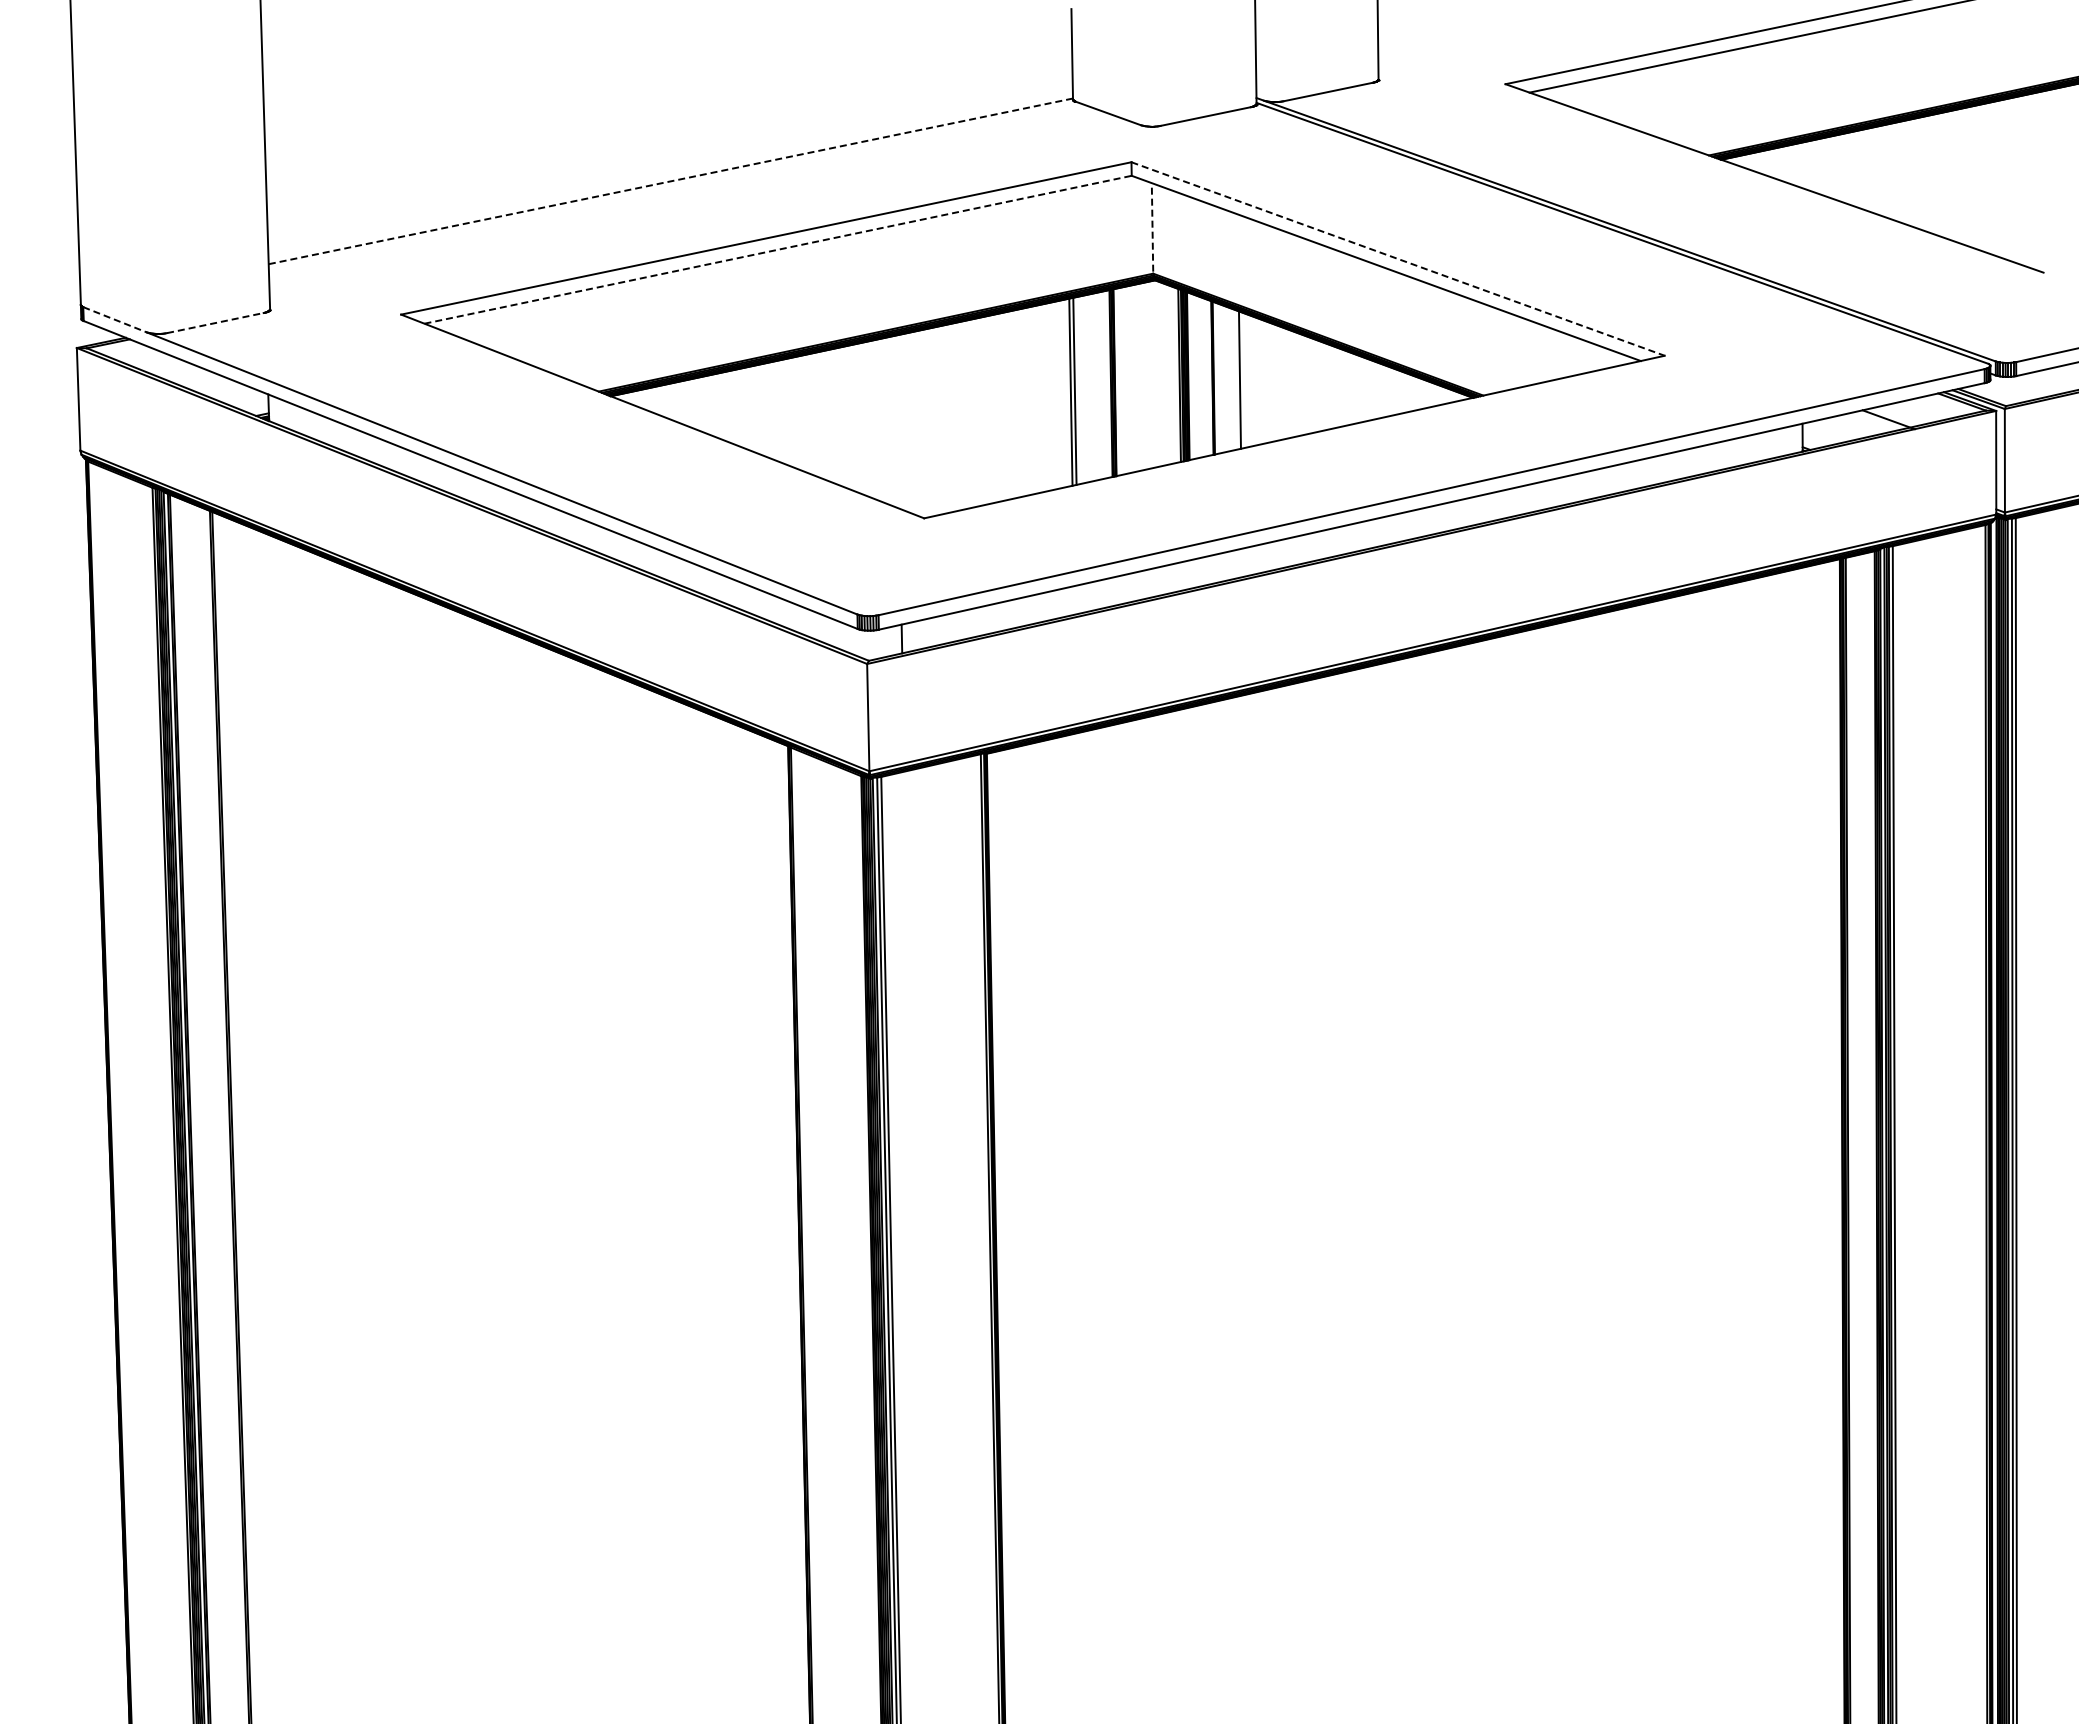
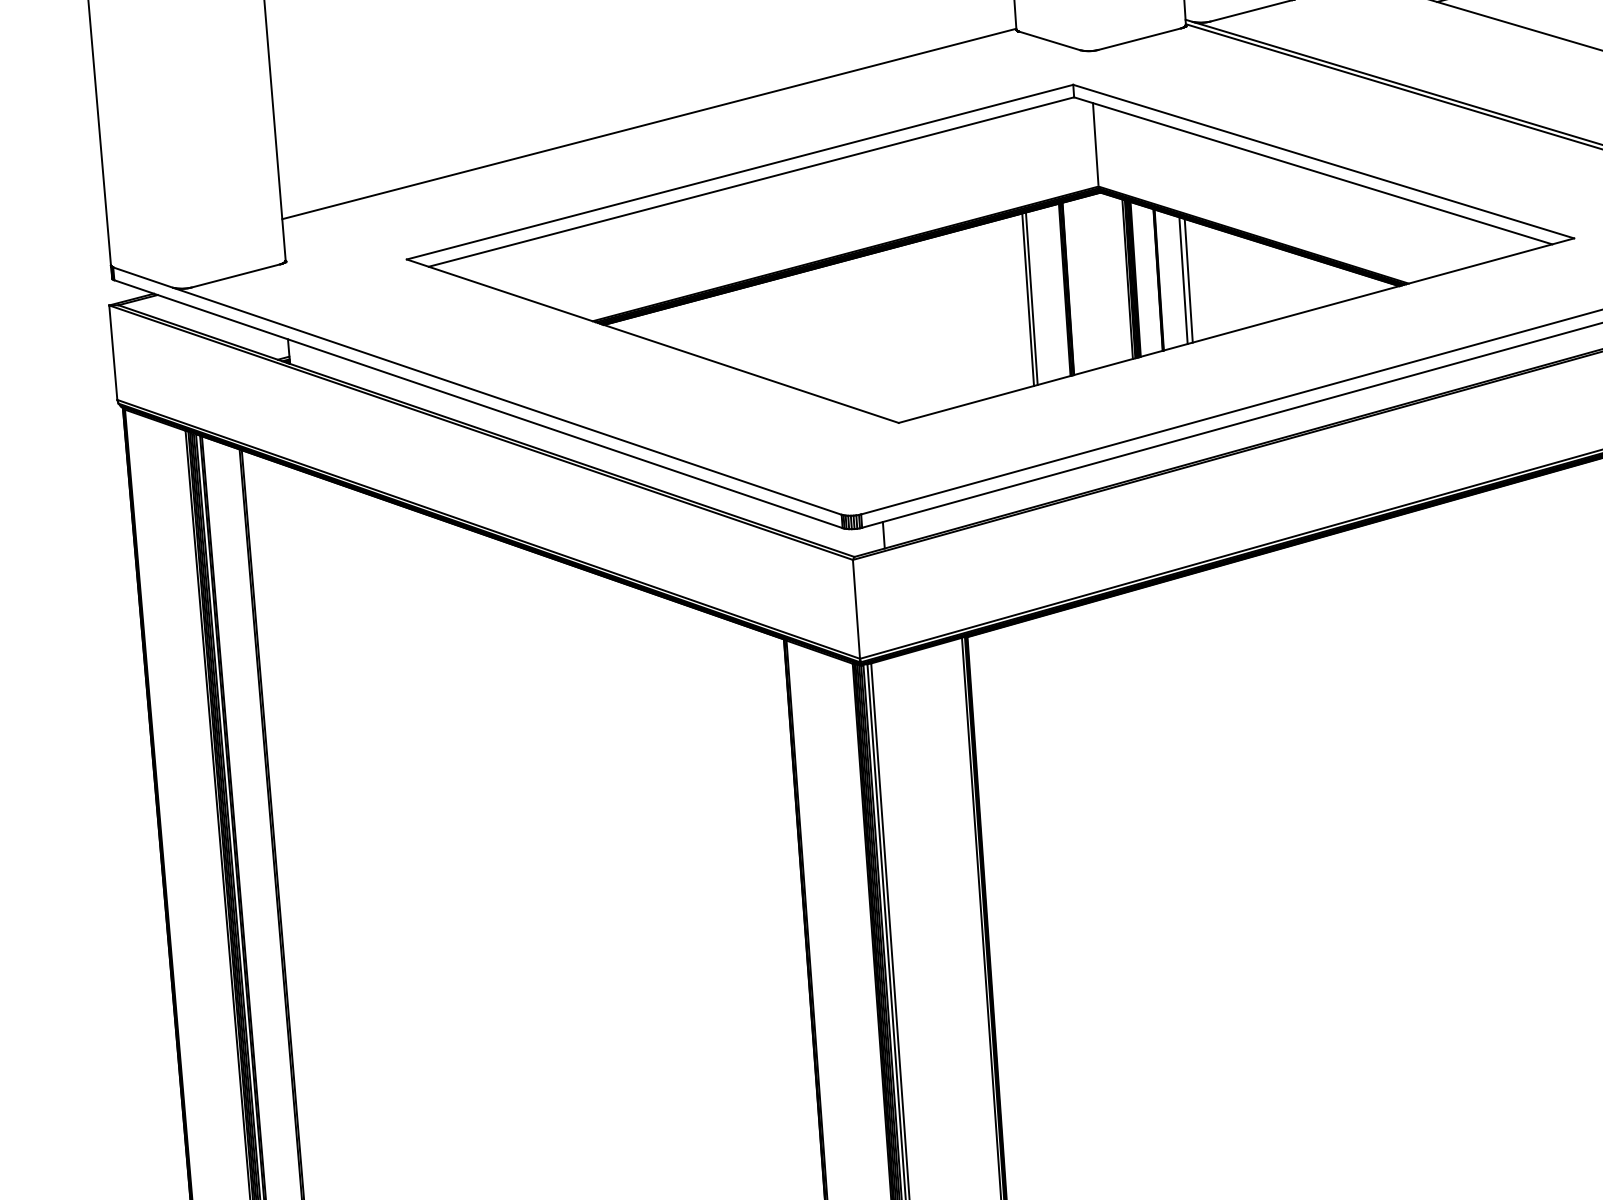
line: (670, 181) -> (649, 124), dashed -> solid
line: (1152, 226) -> (1095, 143), dashed -> solid
line: (778, 249) -> (751, 181), dashed -> solid
line: (1398, 259) -> (1324, 162), dashed -> solid
line: (115, 319) -> (143, 277), dashed -> solid
line: (215, 322) -> (235, 275), dashed -> solid
line: (1245, 380) -> (1188, 280), added

